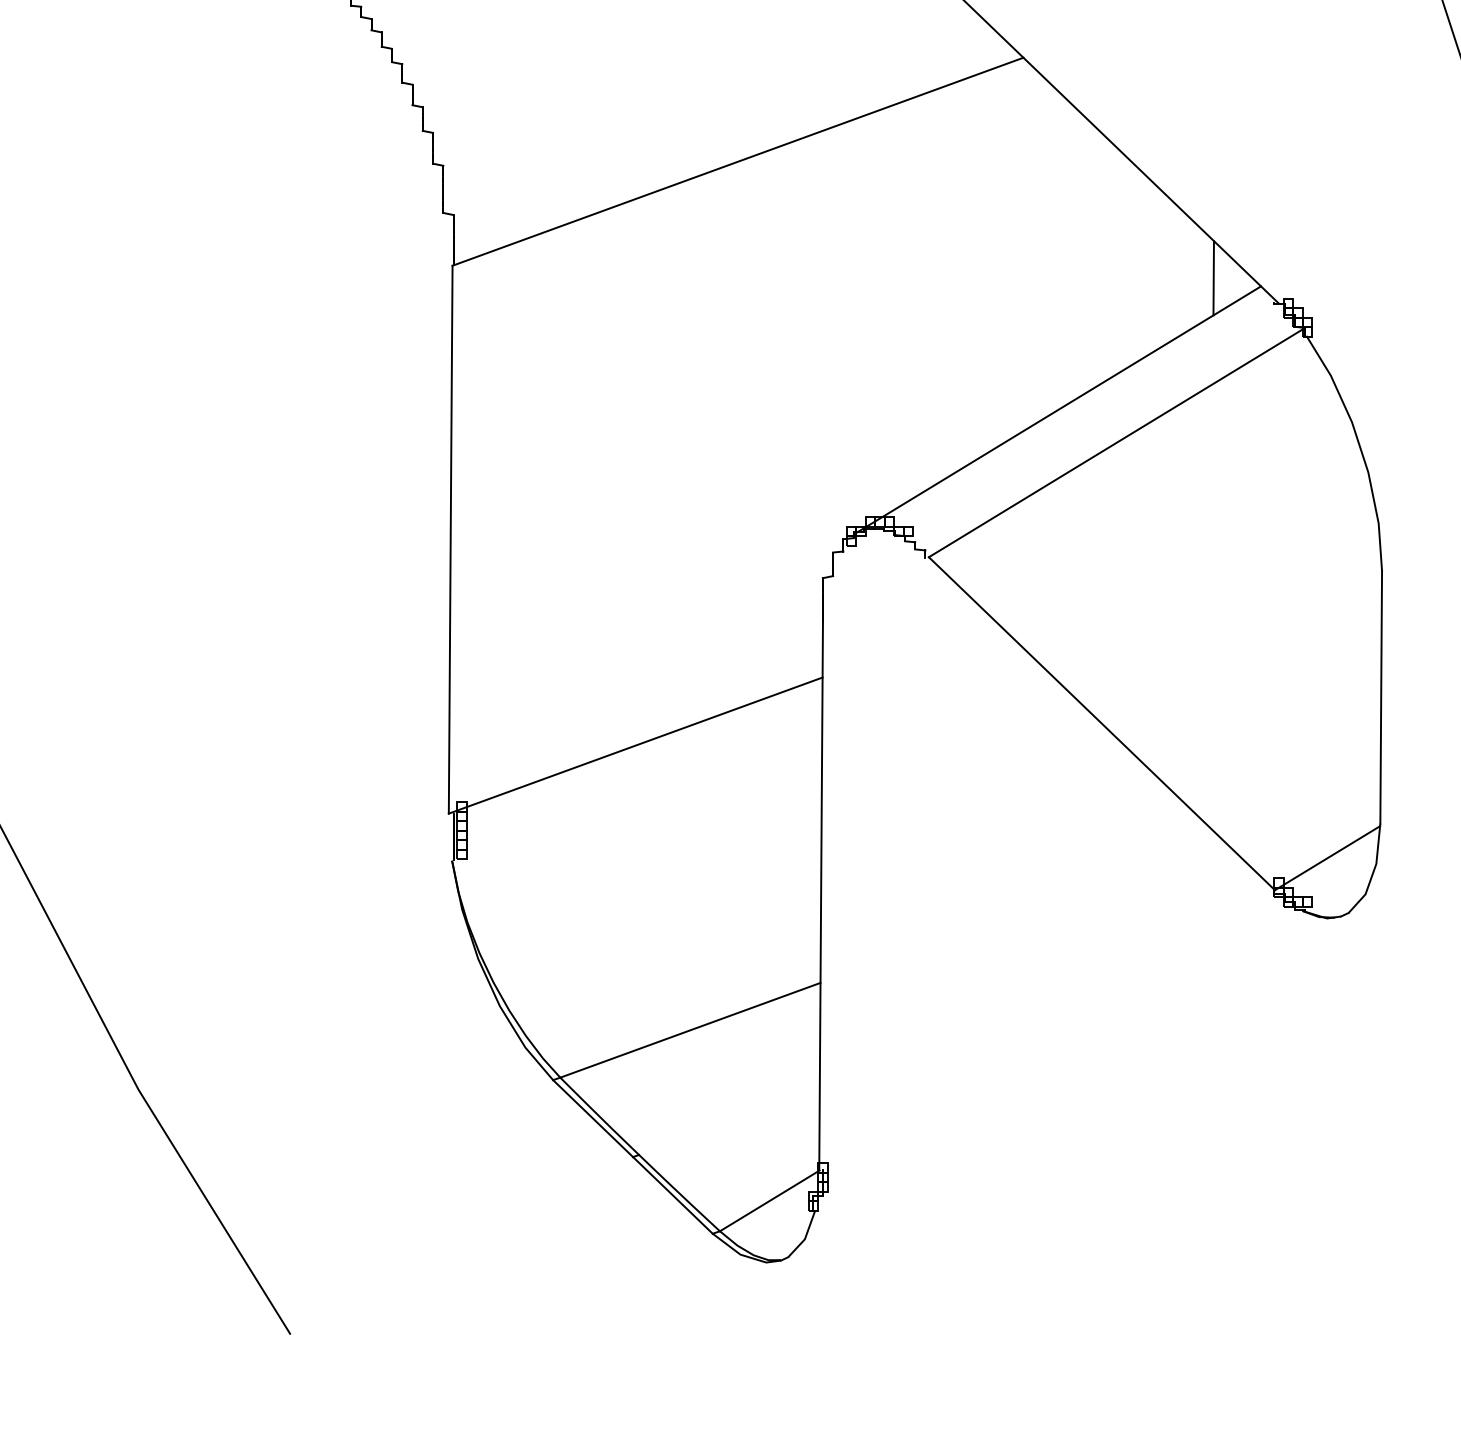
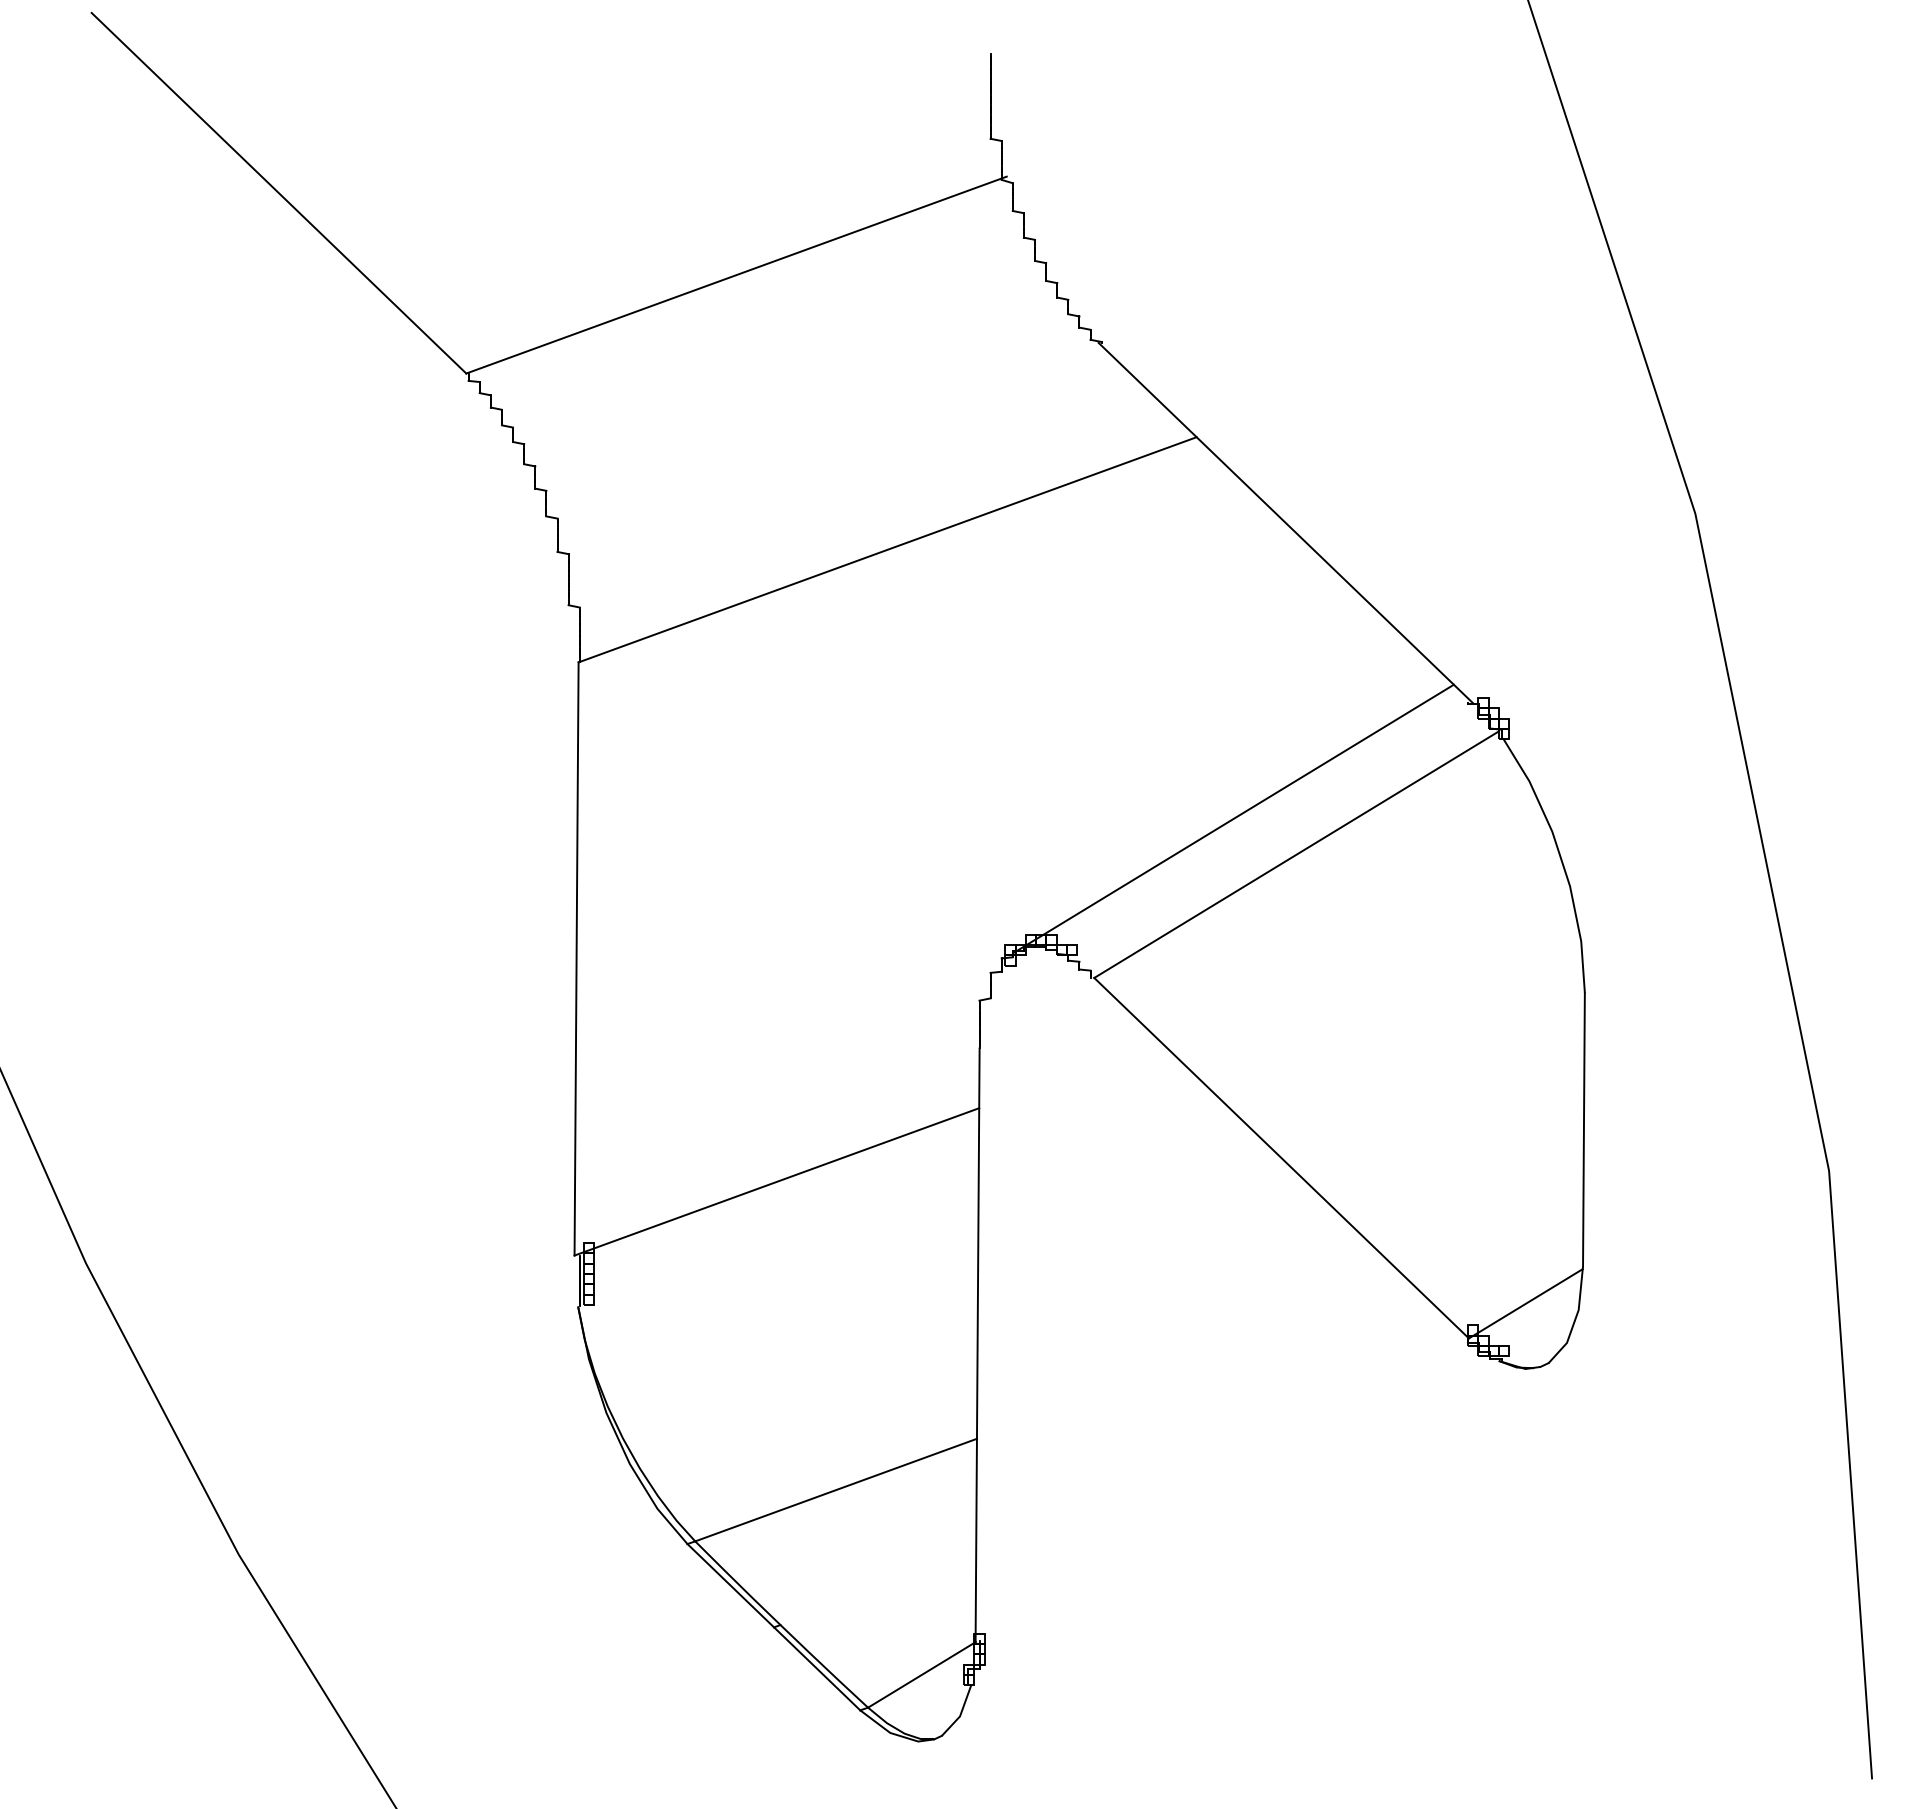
line: (1213, 277) -> (1402, 675), removed

